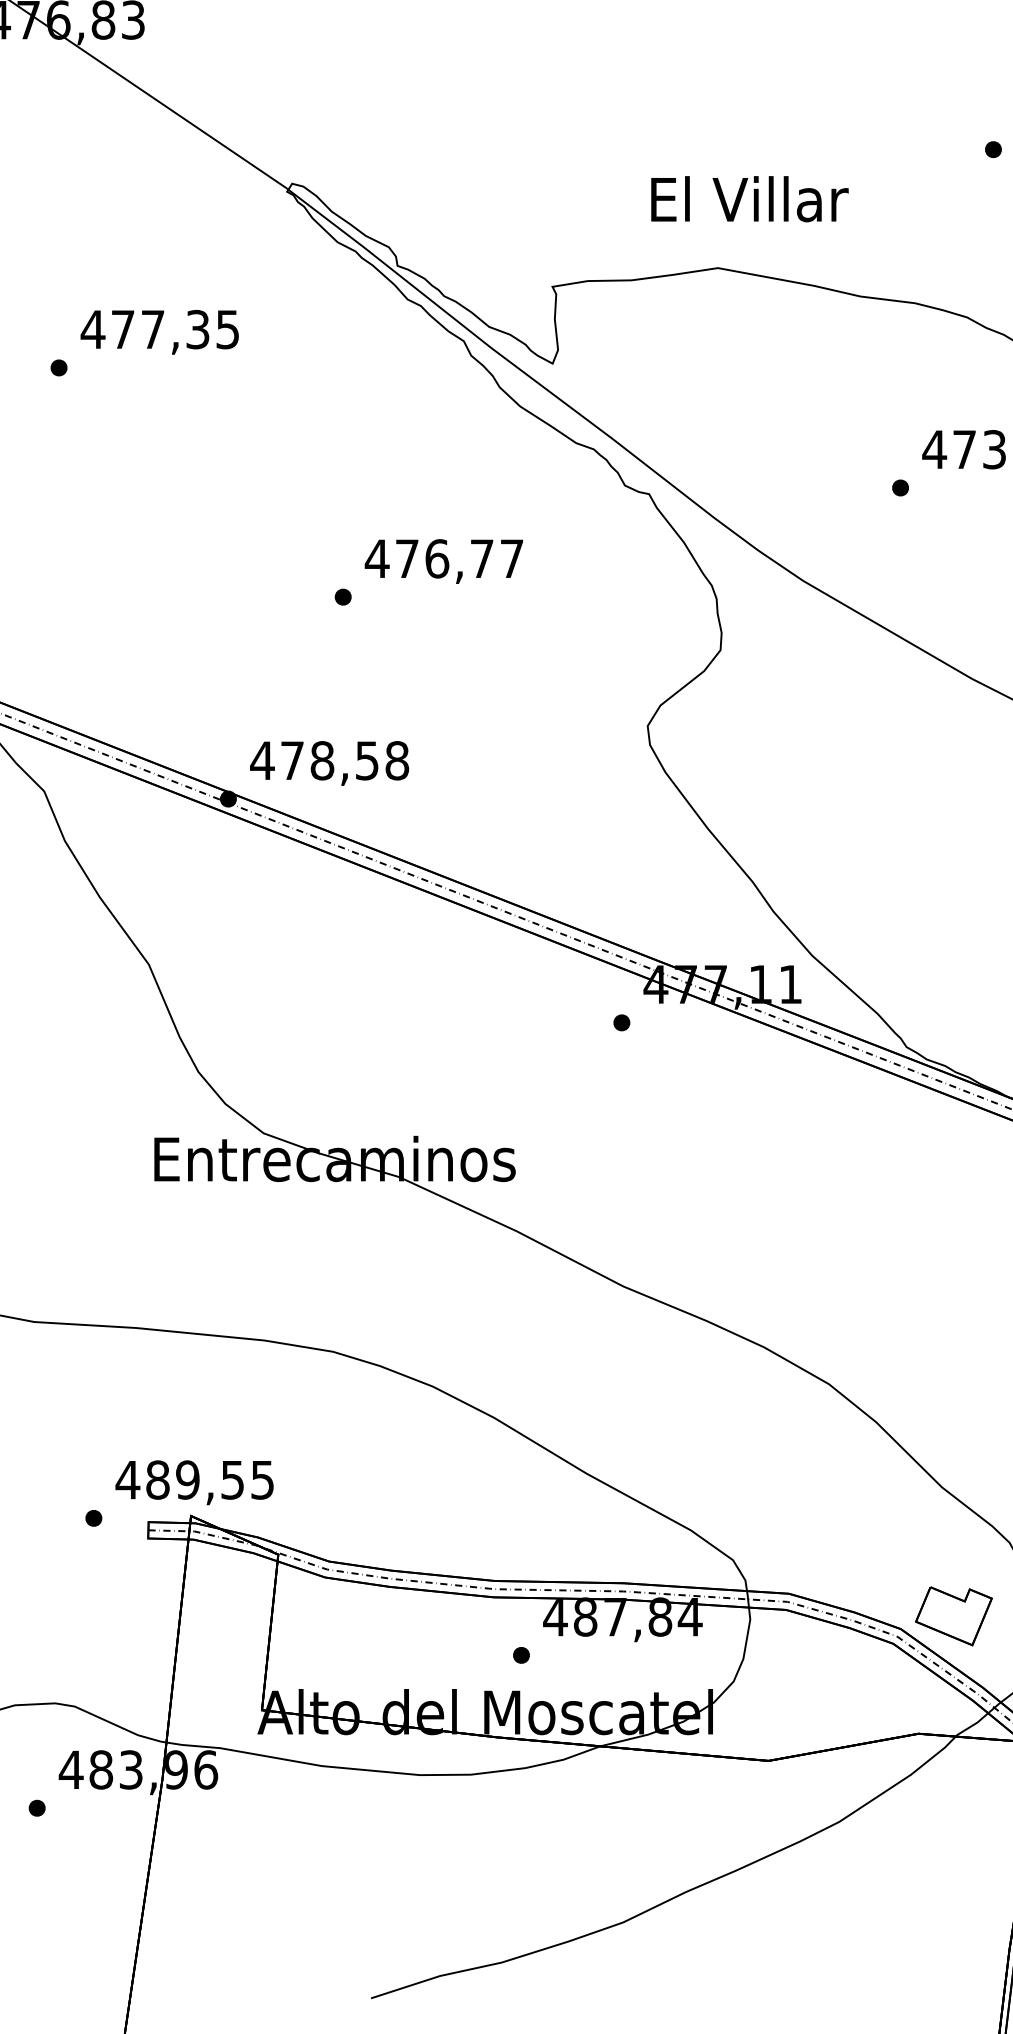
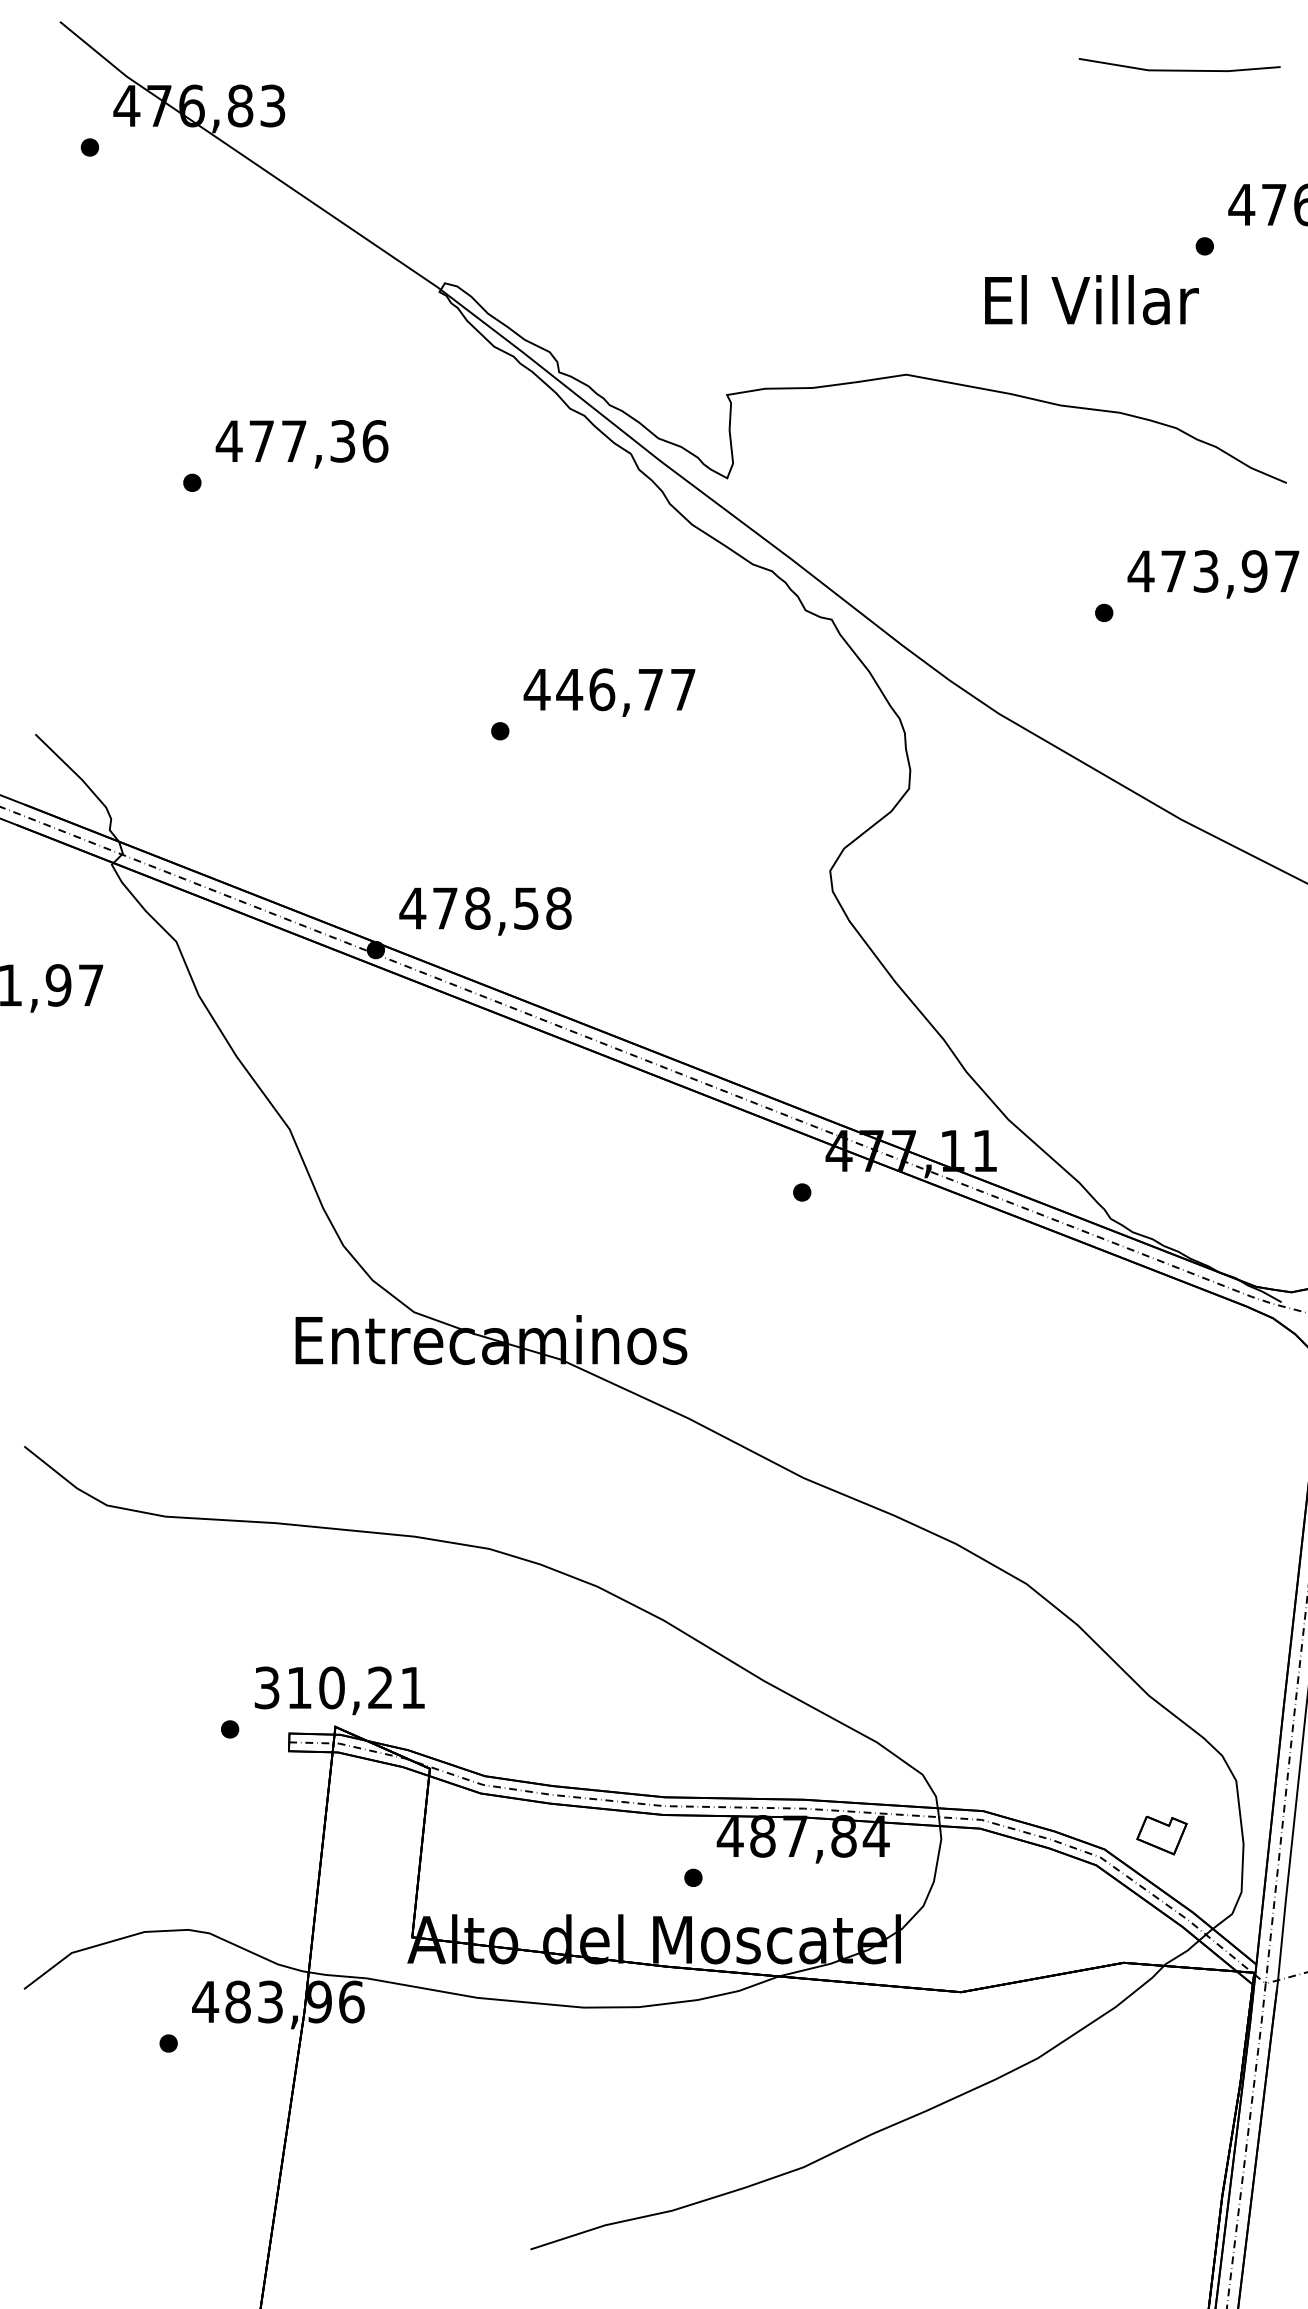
text: (749, 199) -> (1091, 300), moved
text: (228, 329) -> (375, 441), 477,35 -> 477,36
text: (407, 558) -> (569, 689), 476,77 -> 446,77
text: (193, 1479) -> (338, 1687), 489,55 -> 310,21
part: (953, 1616) -> (1161, 1835), size x0.6

